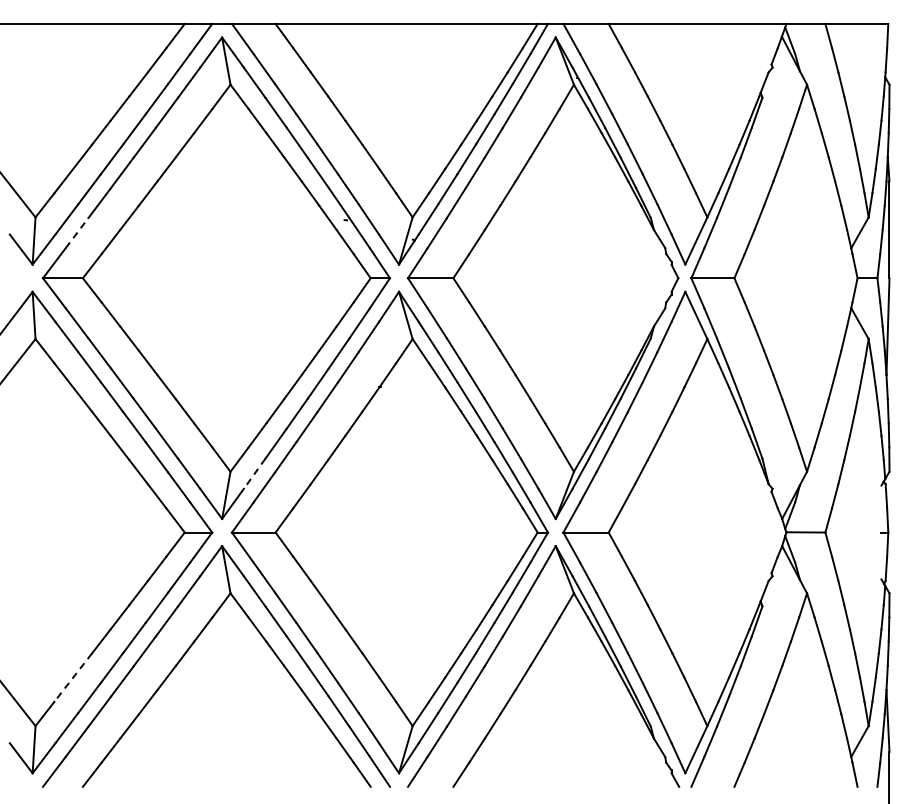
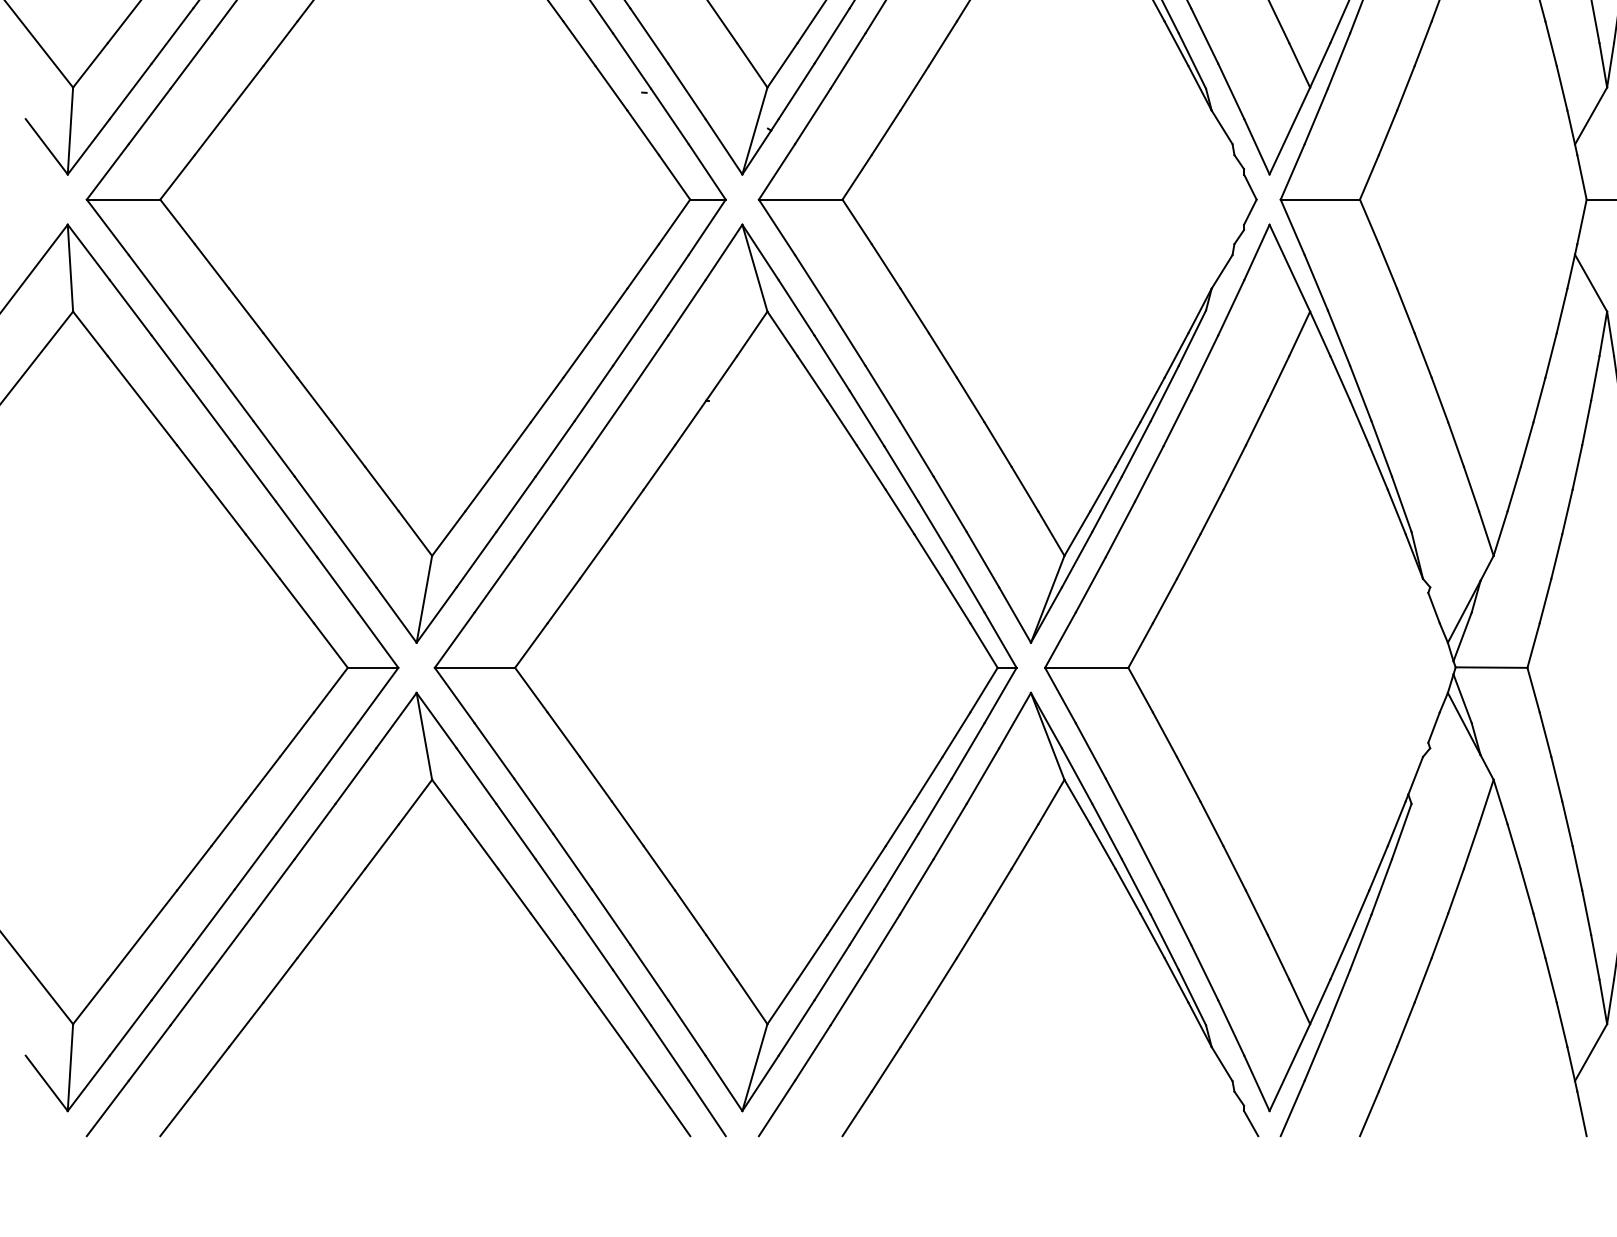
line: (77, 233) -> (150, 117), dashed -> solid
line: (254, 474) -> (476, 560), dashed -> solid
line: (73, 677) -> (142, 934), dashed -> solid

